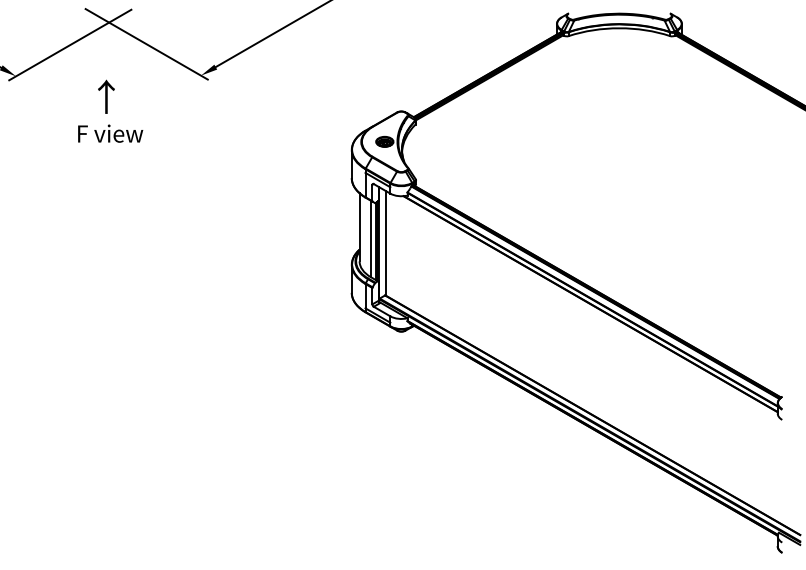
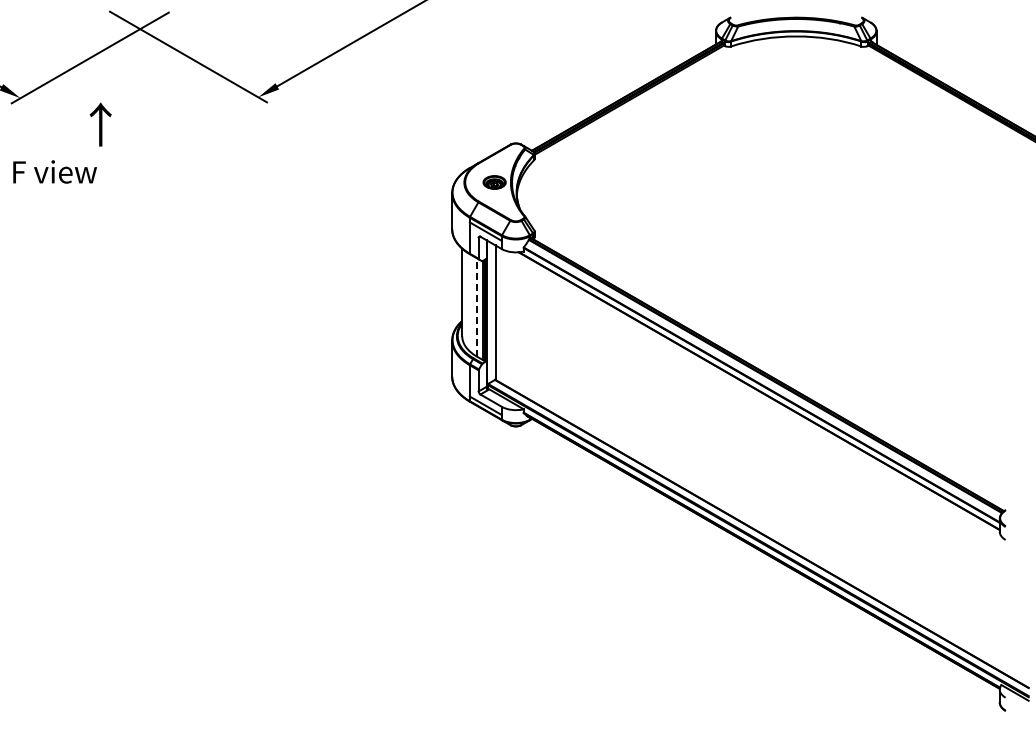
text: (106, 96) -> (100, 124), moved
text: (110, 133) -> (54, 171), moved
line: (370, 238) -> (476, 306), solid -> dashed

